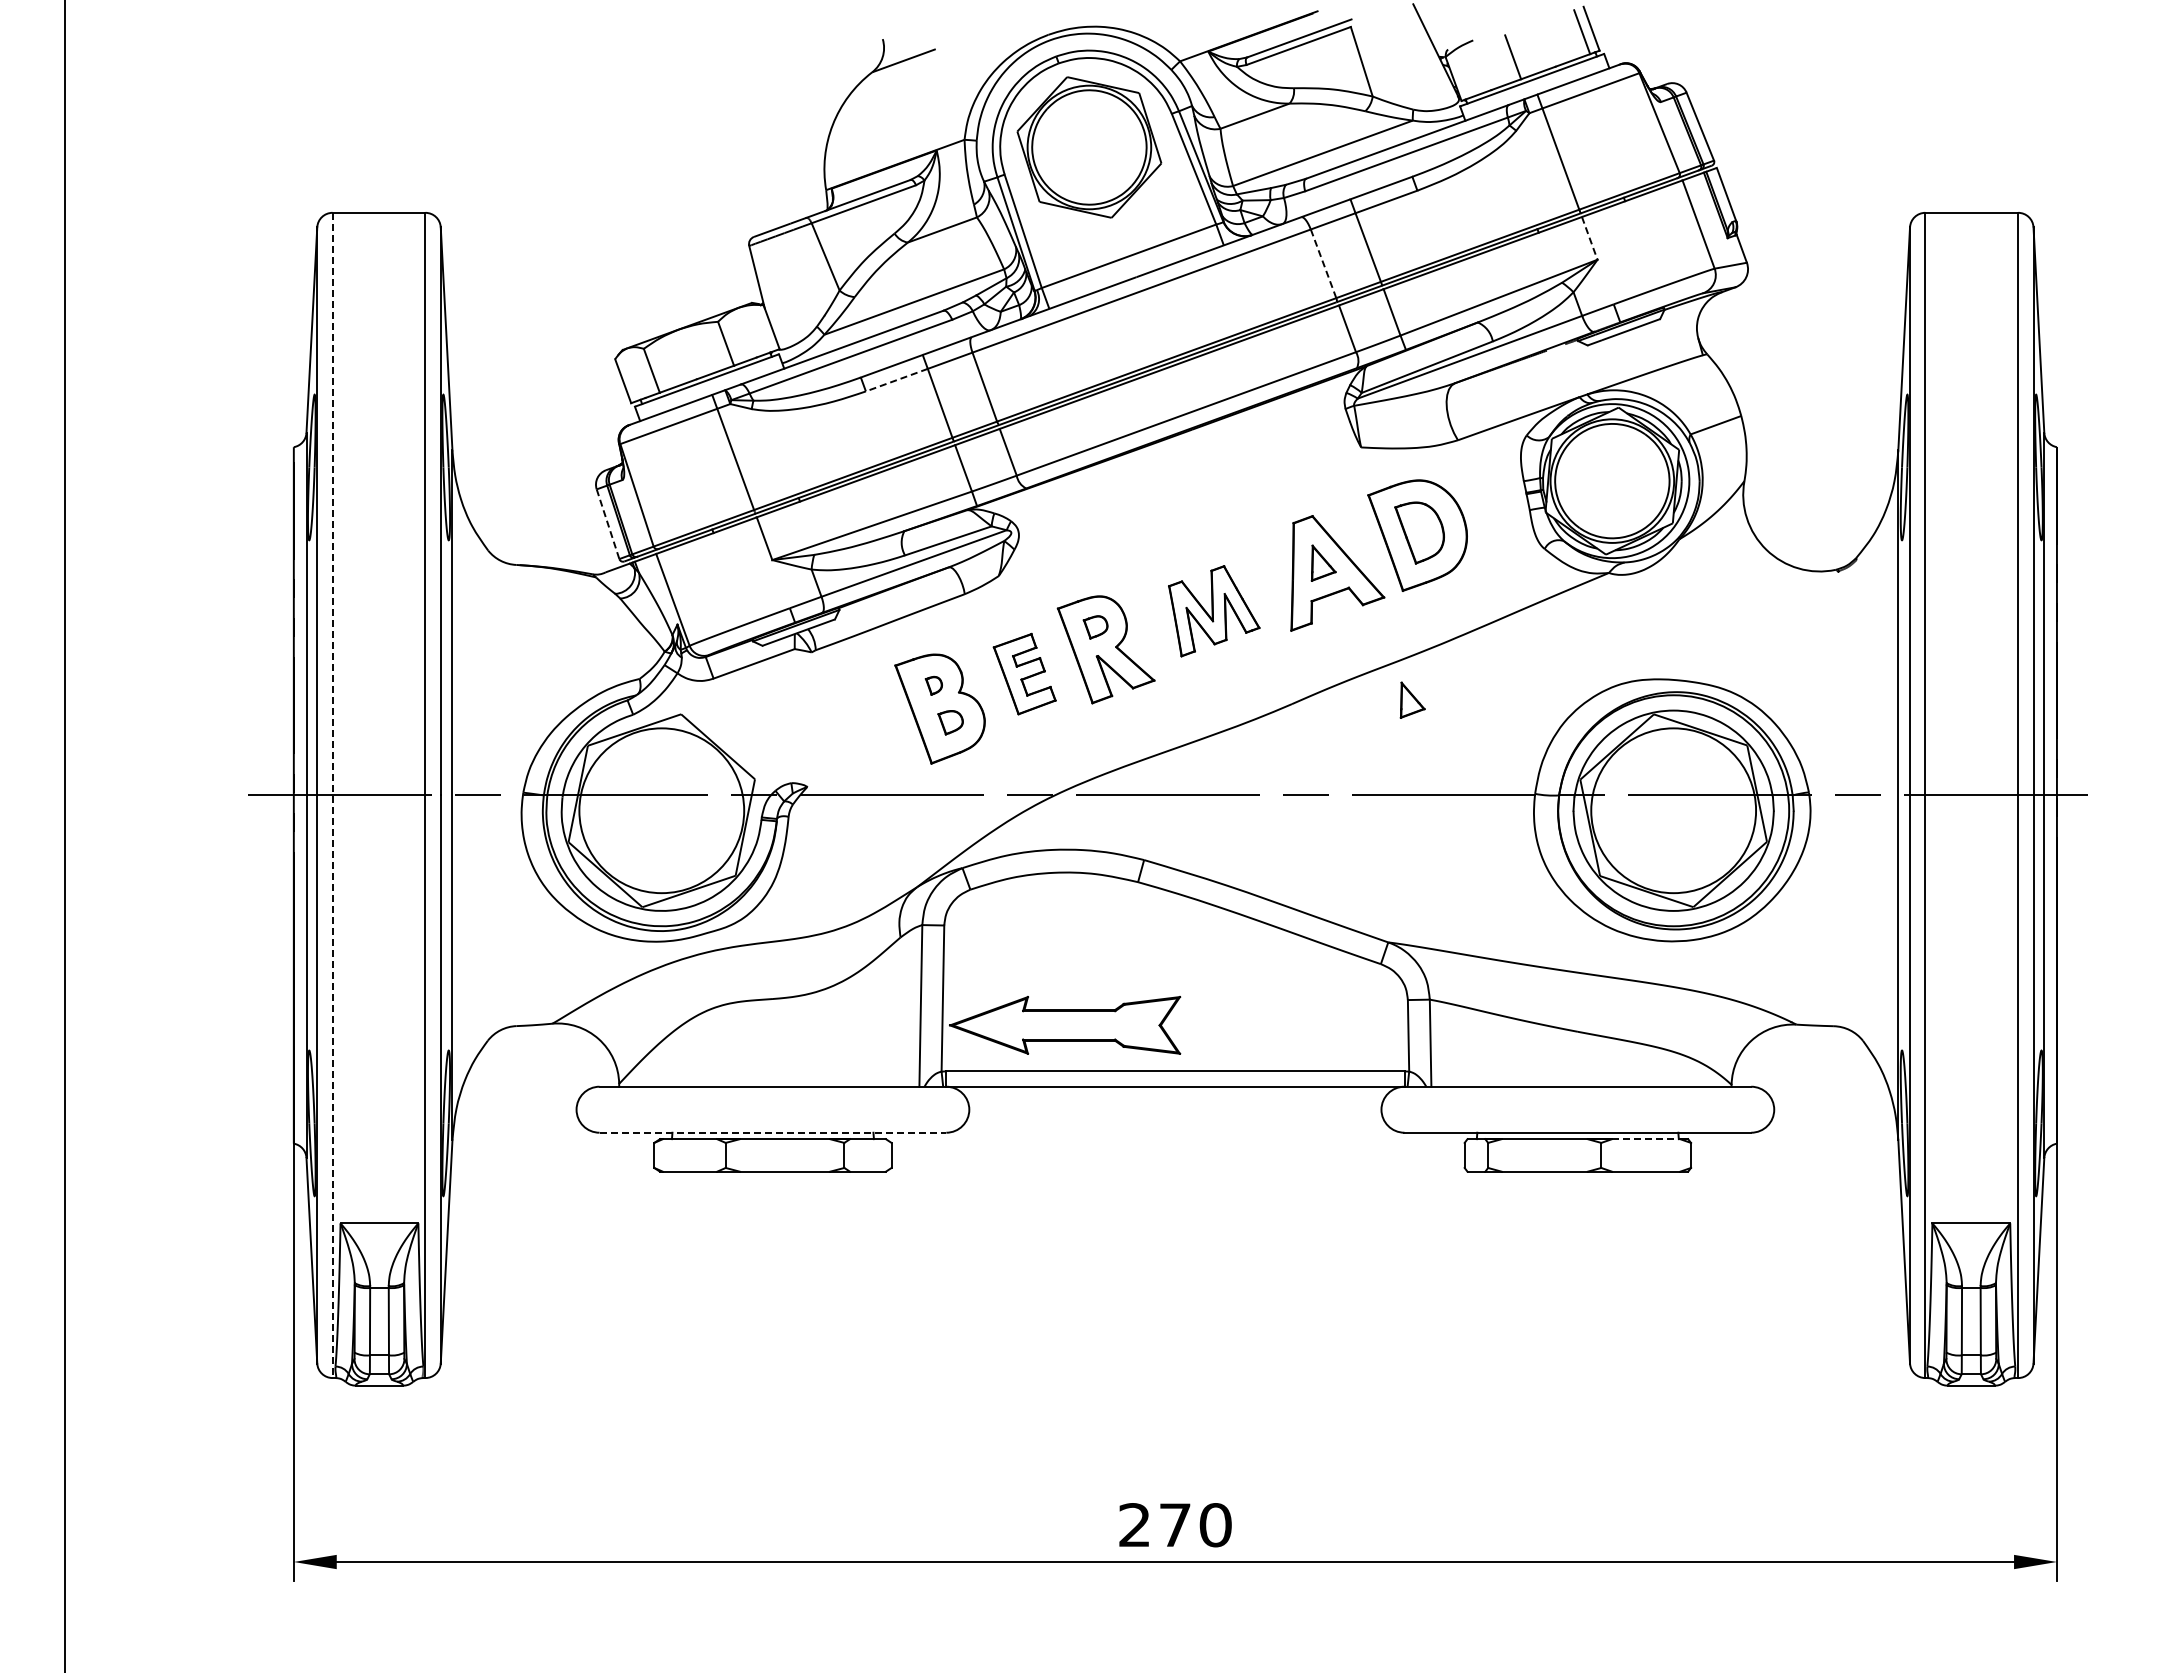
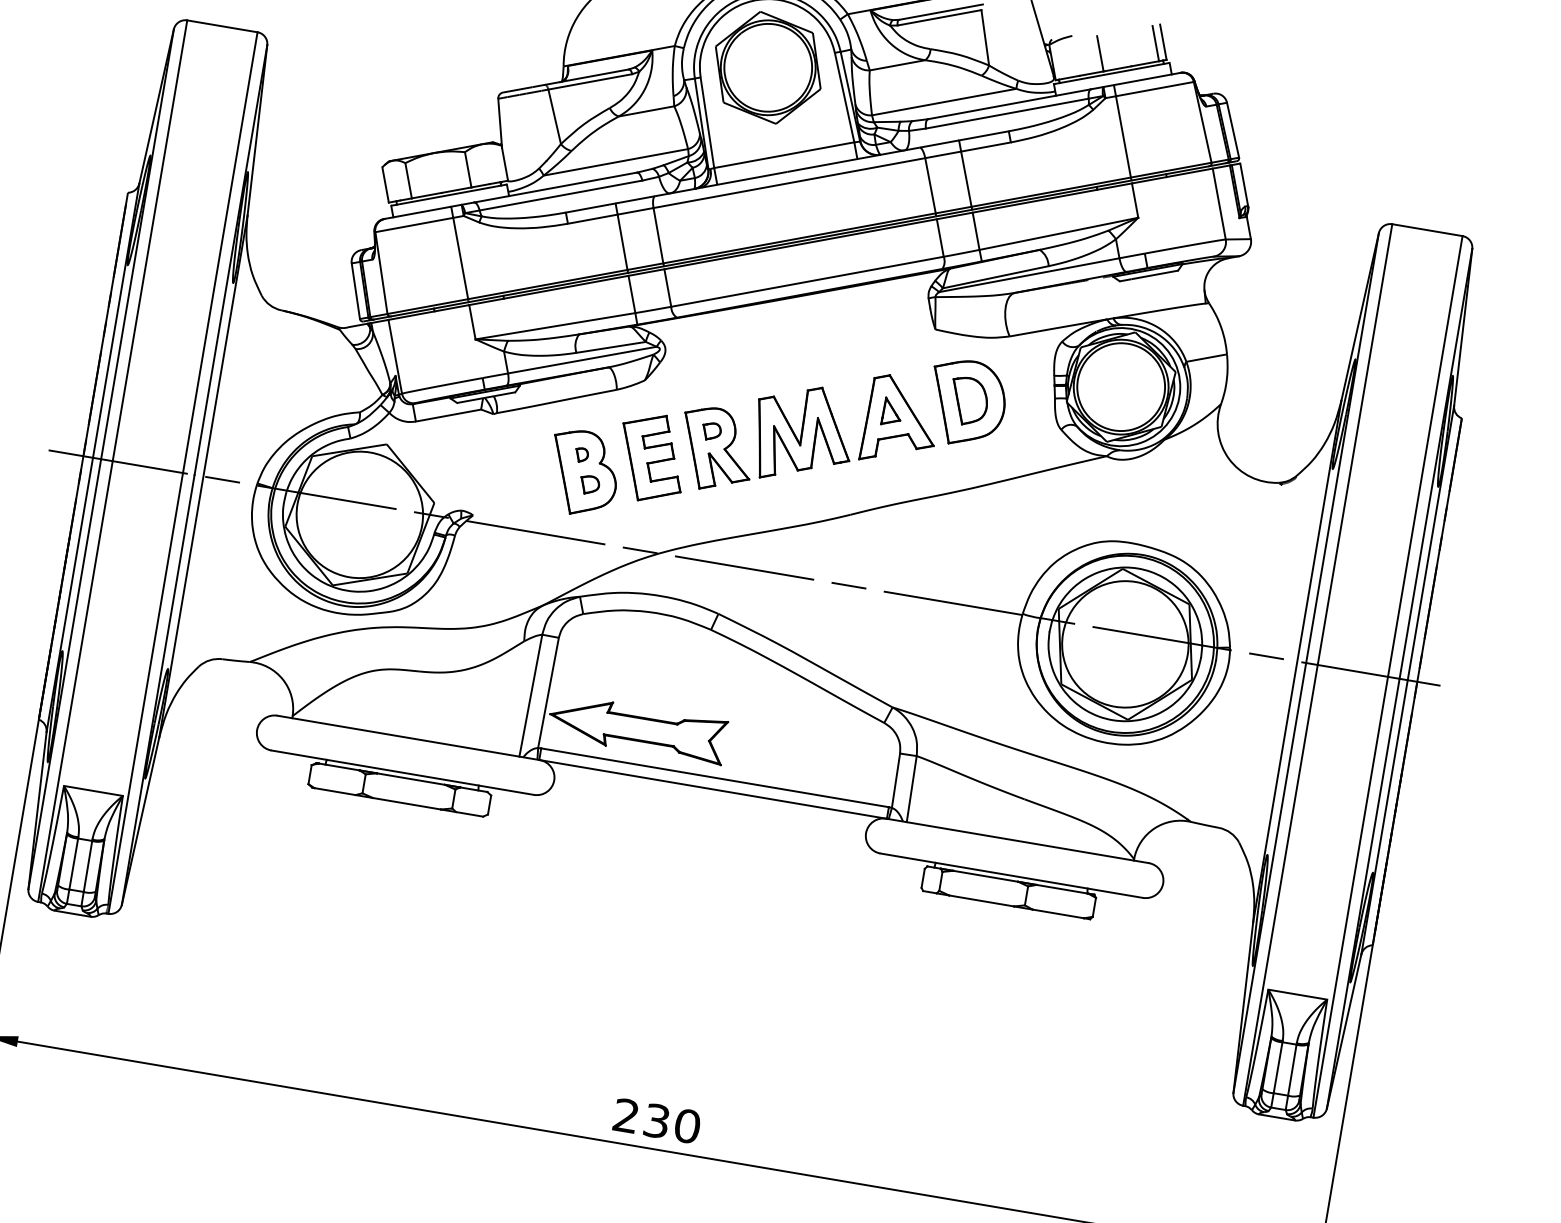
line: (1589, 238) -> (1134, 200), dashed -> solid
line: (1323, 263) -> (930, 185), dashed -> solid
line: (896, 380) -> (592, 219), dashed -> solid
line: (608, 524) -> (356, 291), dashed -> solid
part: (1213, 610) -> (802, 433), size x1.43
part: (1024, 673) -> (651, 457), size x1.43
part: (1412, 699) -> (942, 526), removed
line: (332, 795) -> (112, 461), dashed -> solid
line: (773, 1132) -> (403, 772), dashed -> solid
line: (1646, 1139) -> (1062, 889), dashed -> solid
text: (1175, 1525) -> (657, 1121), 270 -> 230

